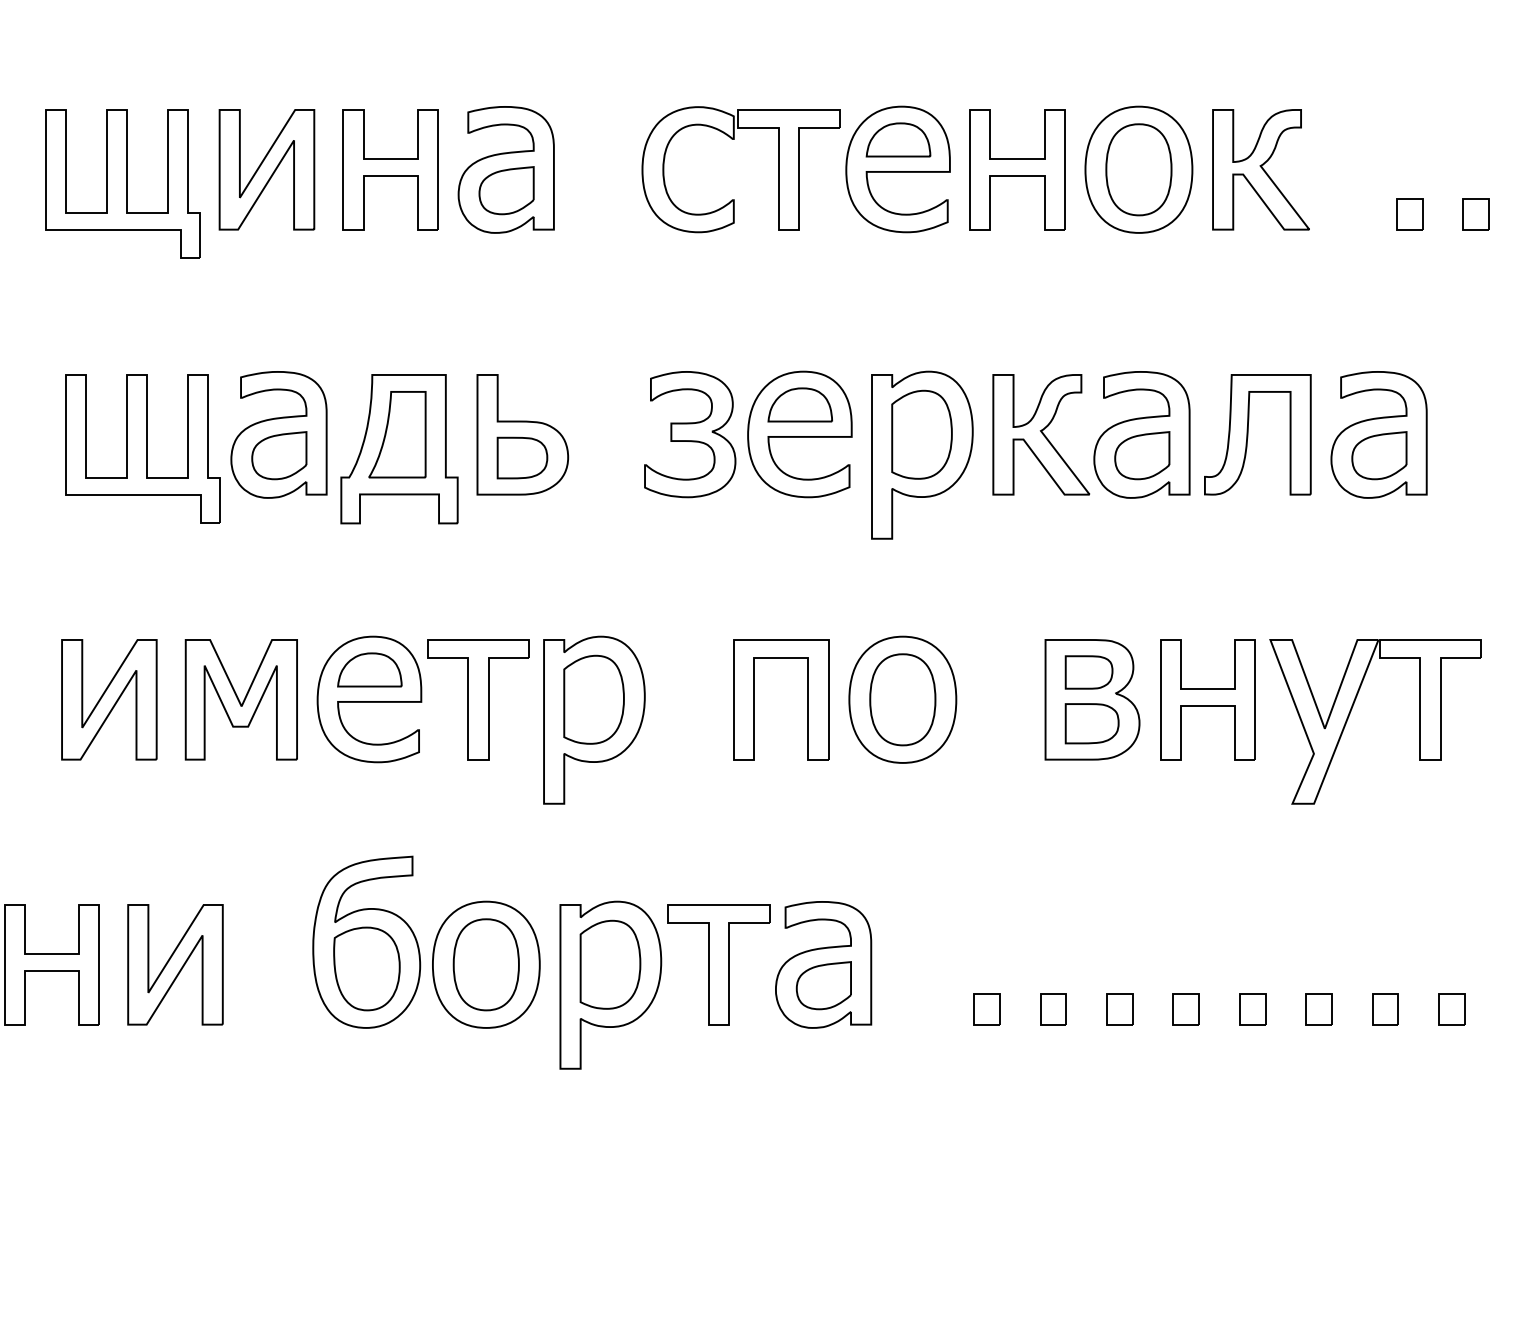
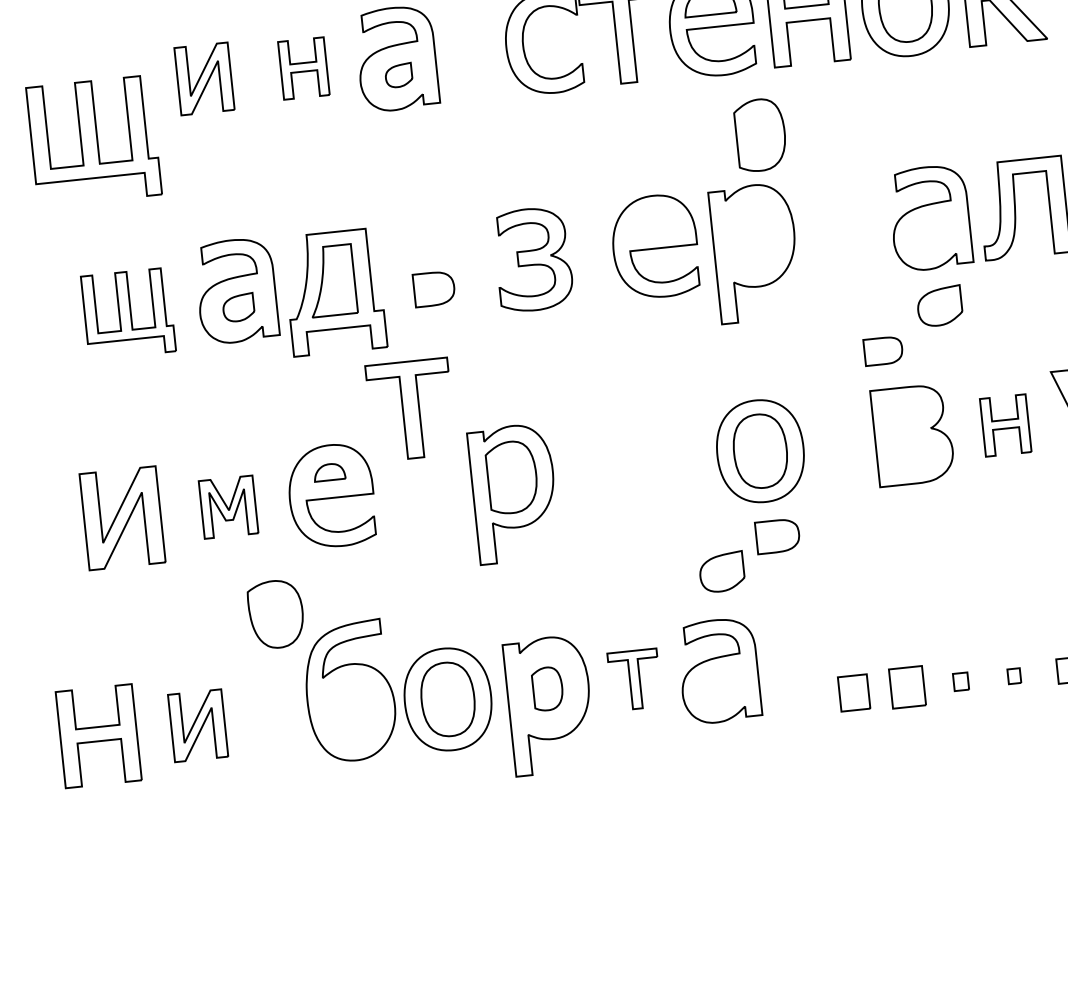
part: (266, 169) -> (204, 78), size x0.7
part: (390, 169) -> (303, 68), size x0.6
part: (122, 183) -> (93, 140), moved
part: (506, 190) -> (398, 75), size x0.6
part: (799, 404) -> (652, 222), removed
part: (522, 434) -> (432, 270), removed
part: (690, 434) -> (533, 259), moved
part: (921, 434) -> (760, 134), moved
part: (1041, 434) -> (849, 226), removed
part: (142, 448) -> (127, 313), size x0.7
part: (279, 455) -> (238, 307), size x0.7
part: (1142, 455) -> (939, 306), moved
part: (369, 669) -> (329, 471), size x0.6
part: (1088, 672) -> (882, 351), moved
part: (240, 699) -> (227, 506), size x0.6
part: (478, 699) -> (411, 409), moved
part: (807, 699) -> (683, 459), removed
part: (1207, 699) -> (1005, 425), size x0.6
part: (1091, 723) -> (777, 536), moved
part: (175, 964) -> (198, 725), size x0.7
part: (610, 964) -> (547, 688), size x0.6
part: (718, 964) -> (634, 679), size x0.6
part: (366, 968) -> (275, 614), moved
part: (823, 985) -> (721, 572), moved
part: (986, 1009) -> (853, 693), size x1.4
part: (1053, 1009) -> (907, 687), size x1.6
part: (1119, 1009) -> (960, 681), size x0.7
part: (1185, 1009) -> (1013, 676), size x0.6

